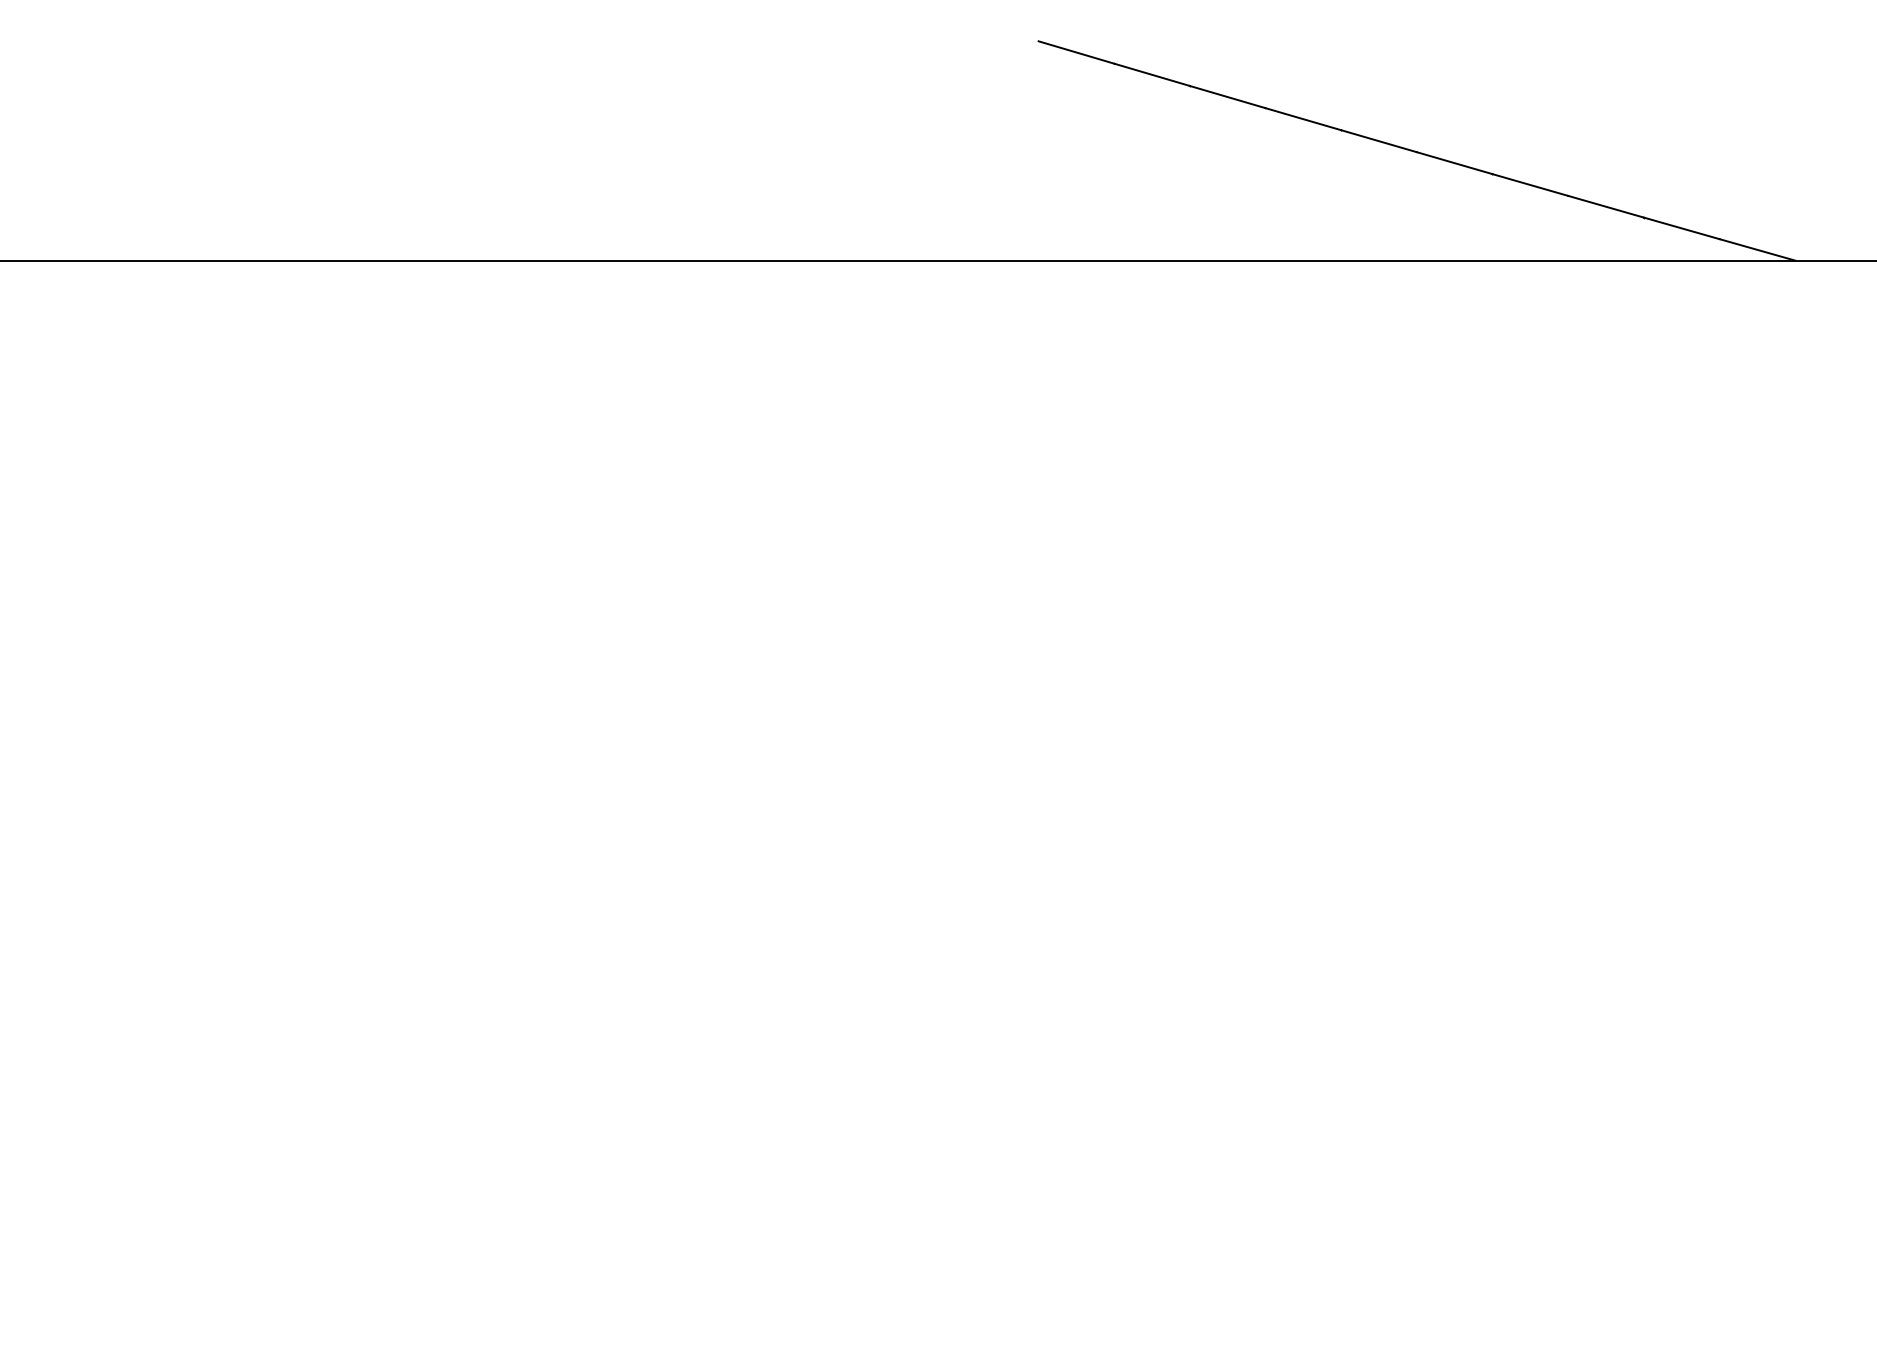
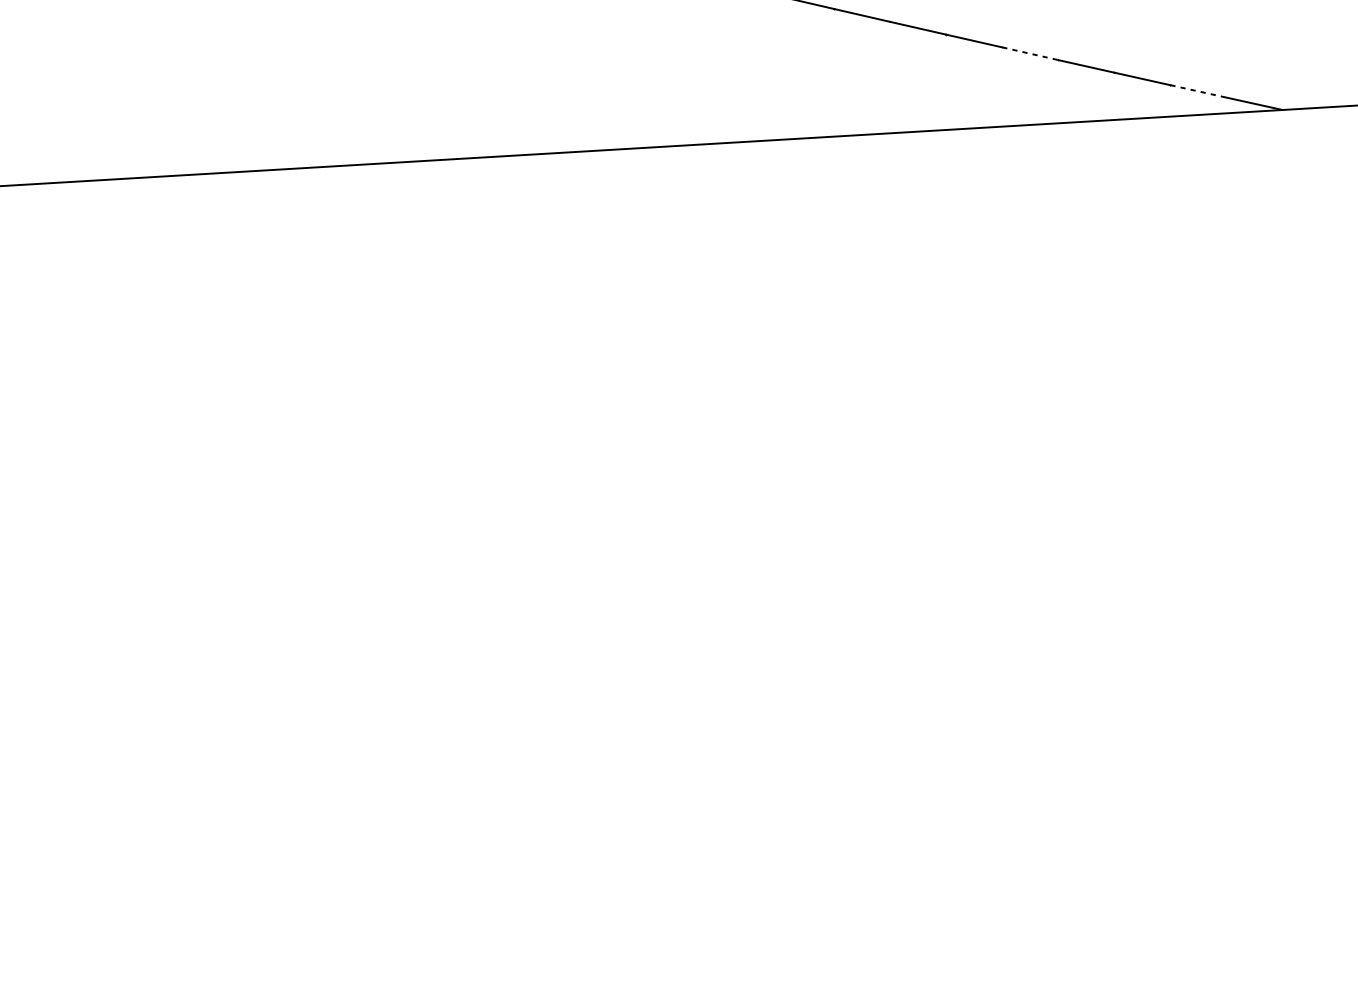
line: (1455, 163) -> (1031, 53), solid -> dashed
line: (1682, 228) -> (1198, 91), solid -> dashed

